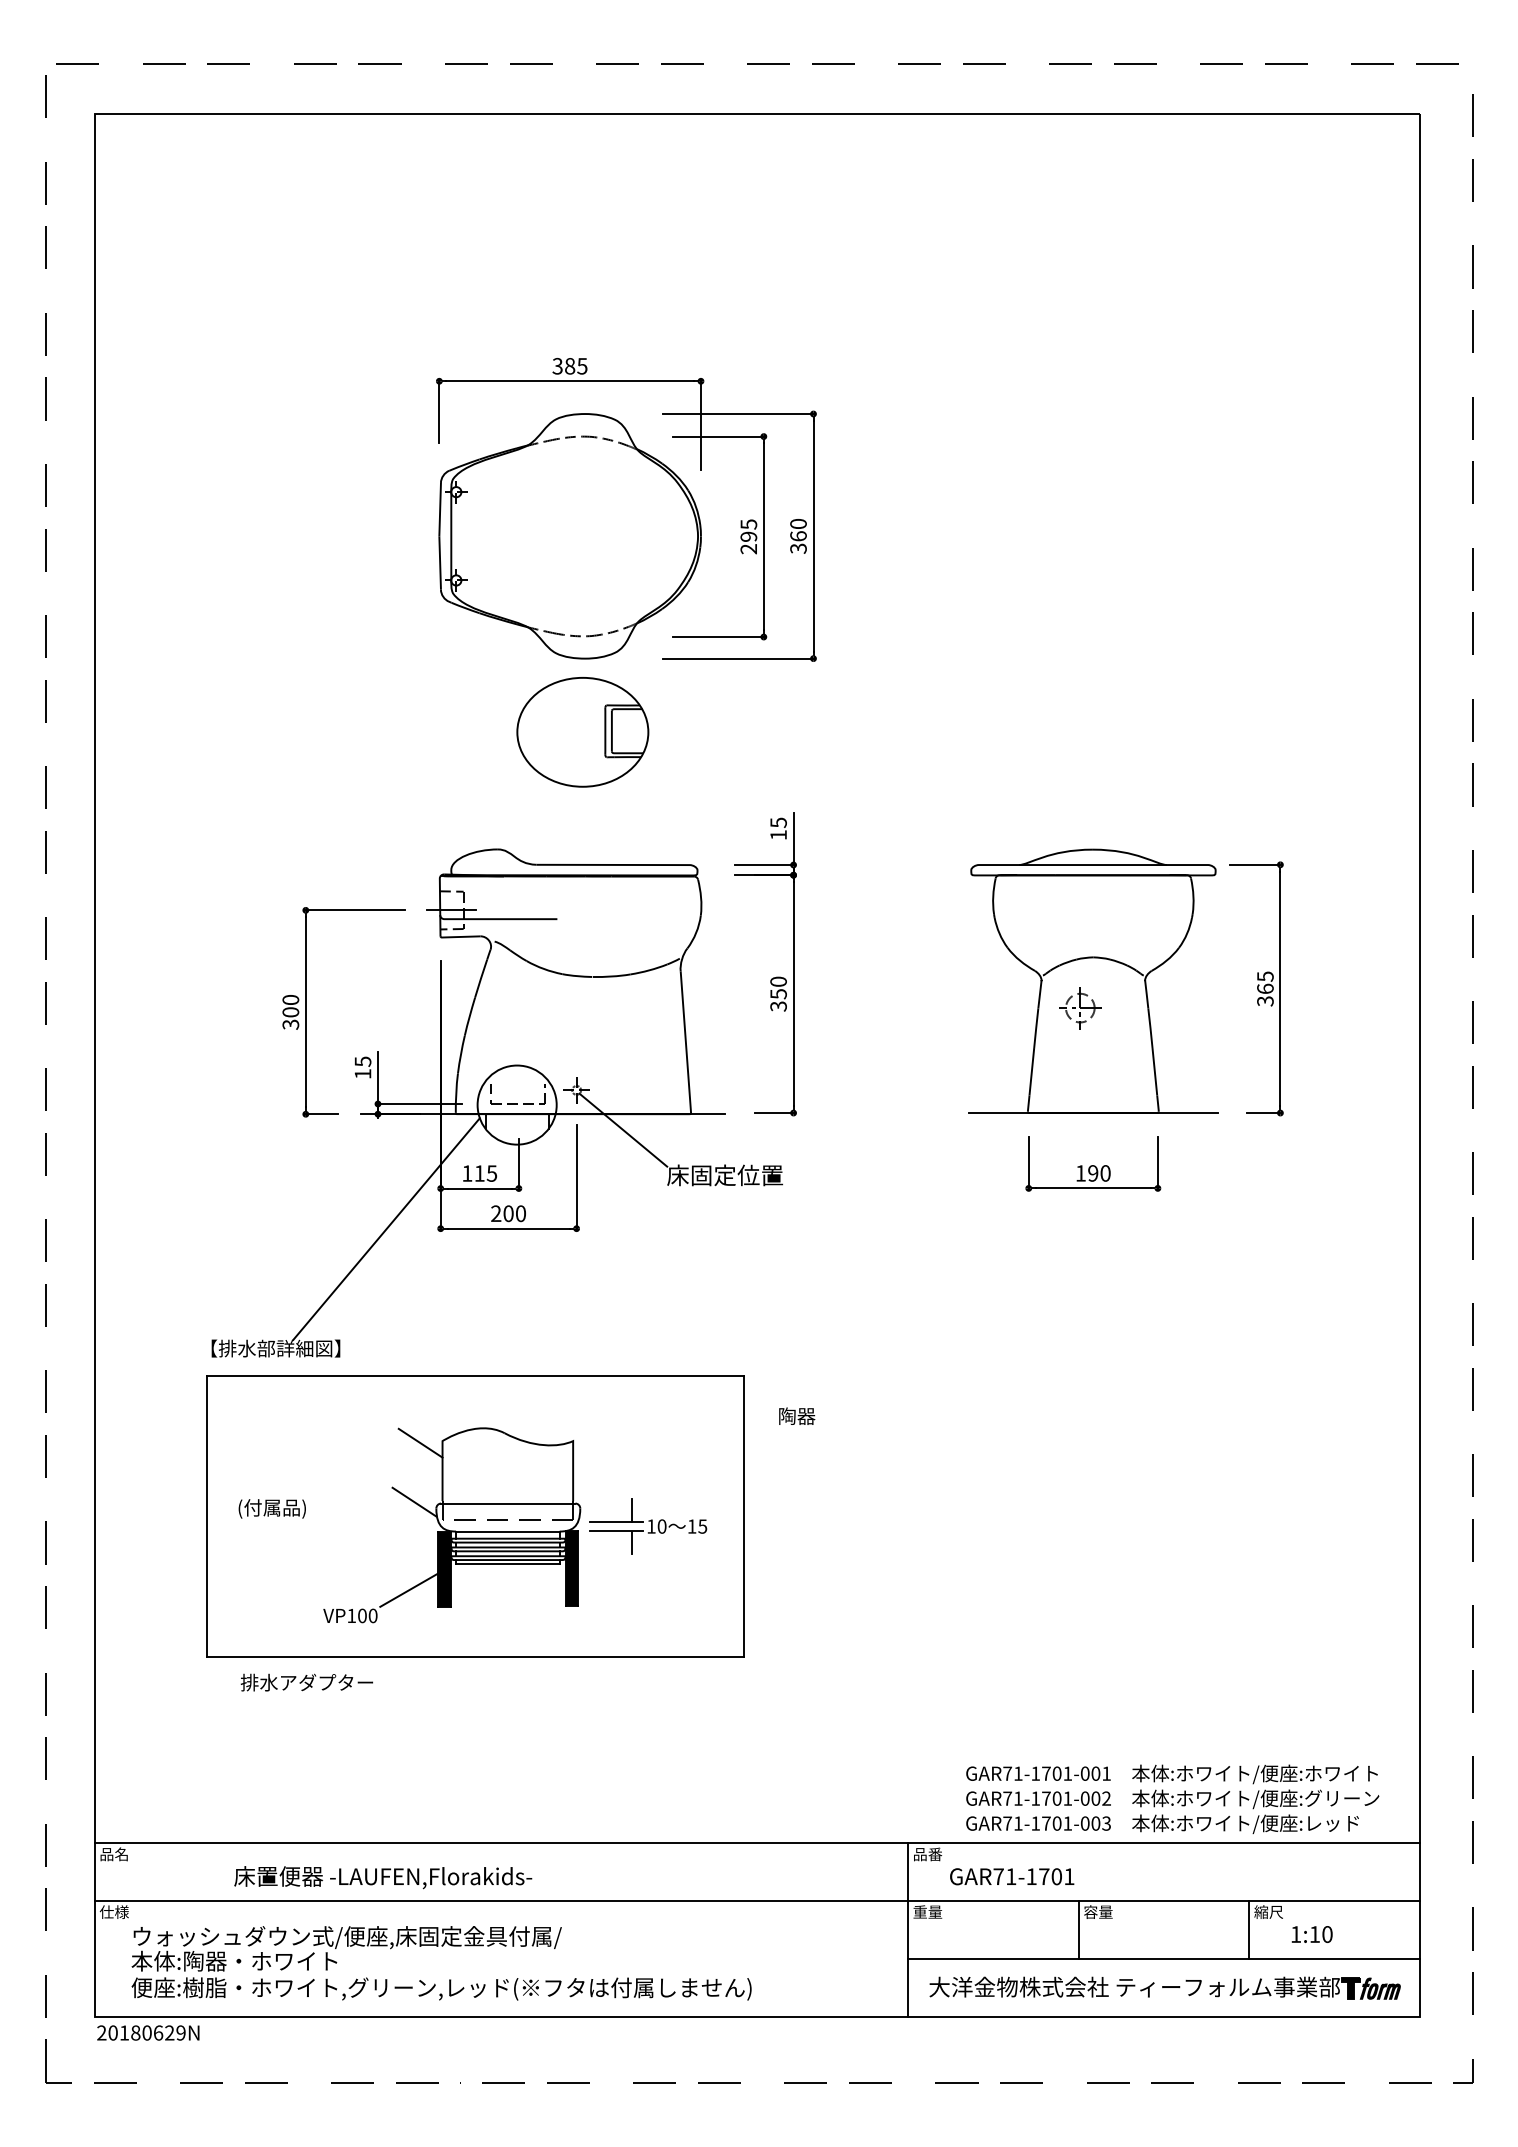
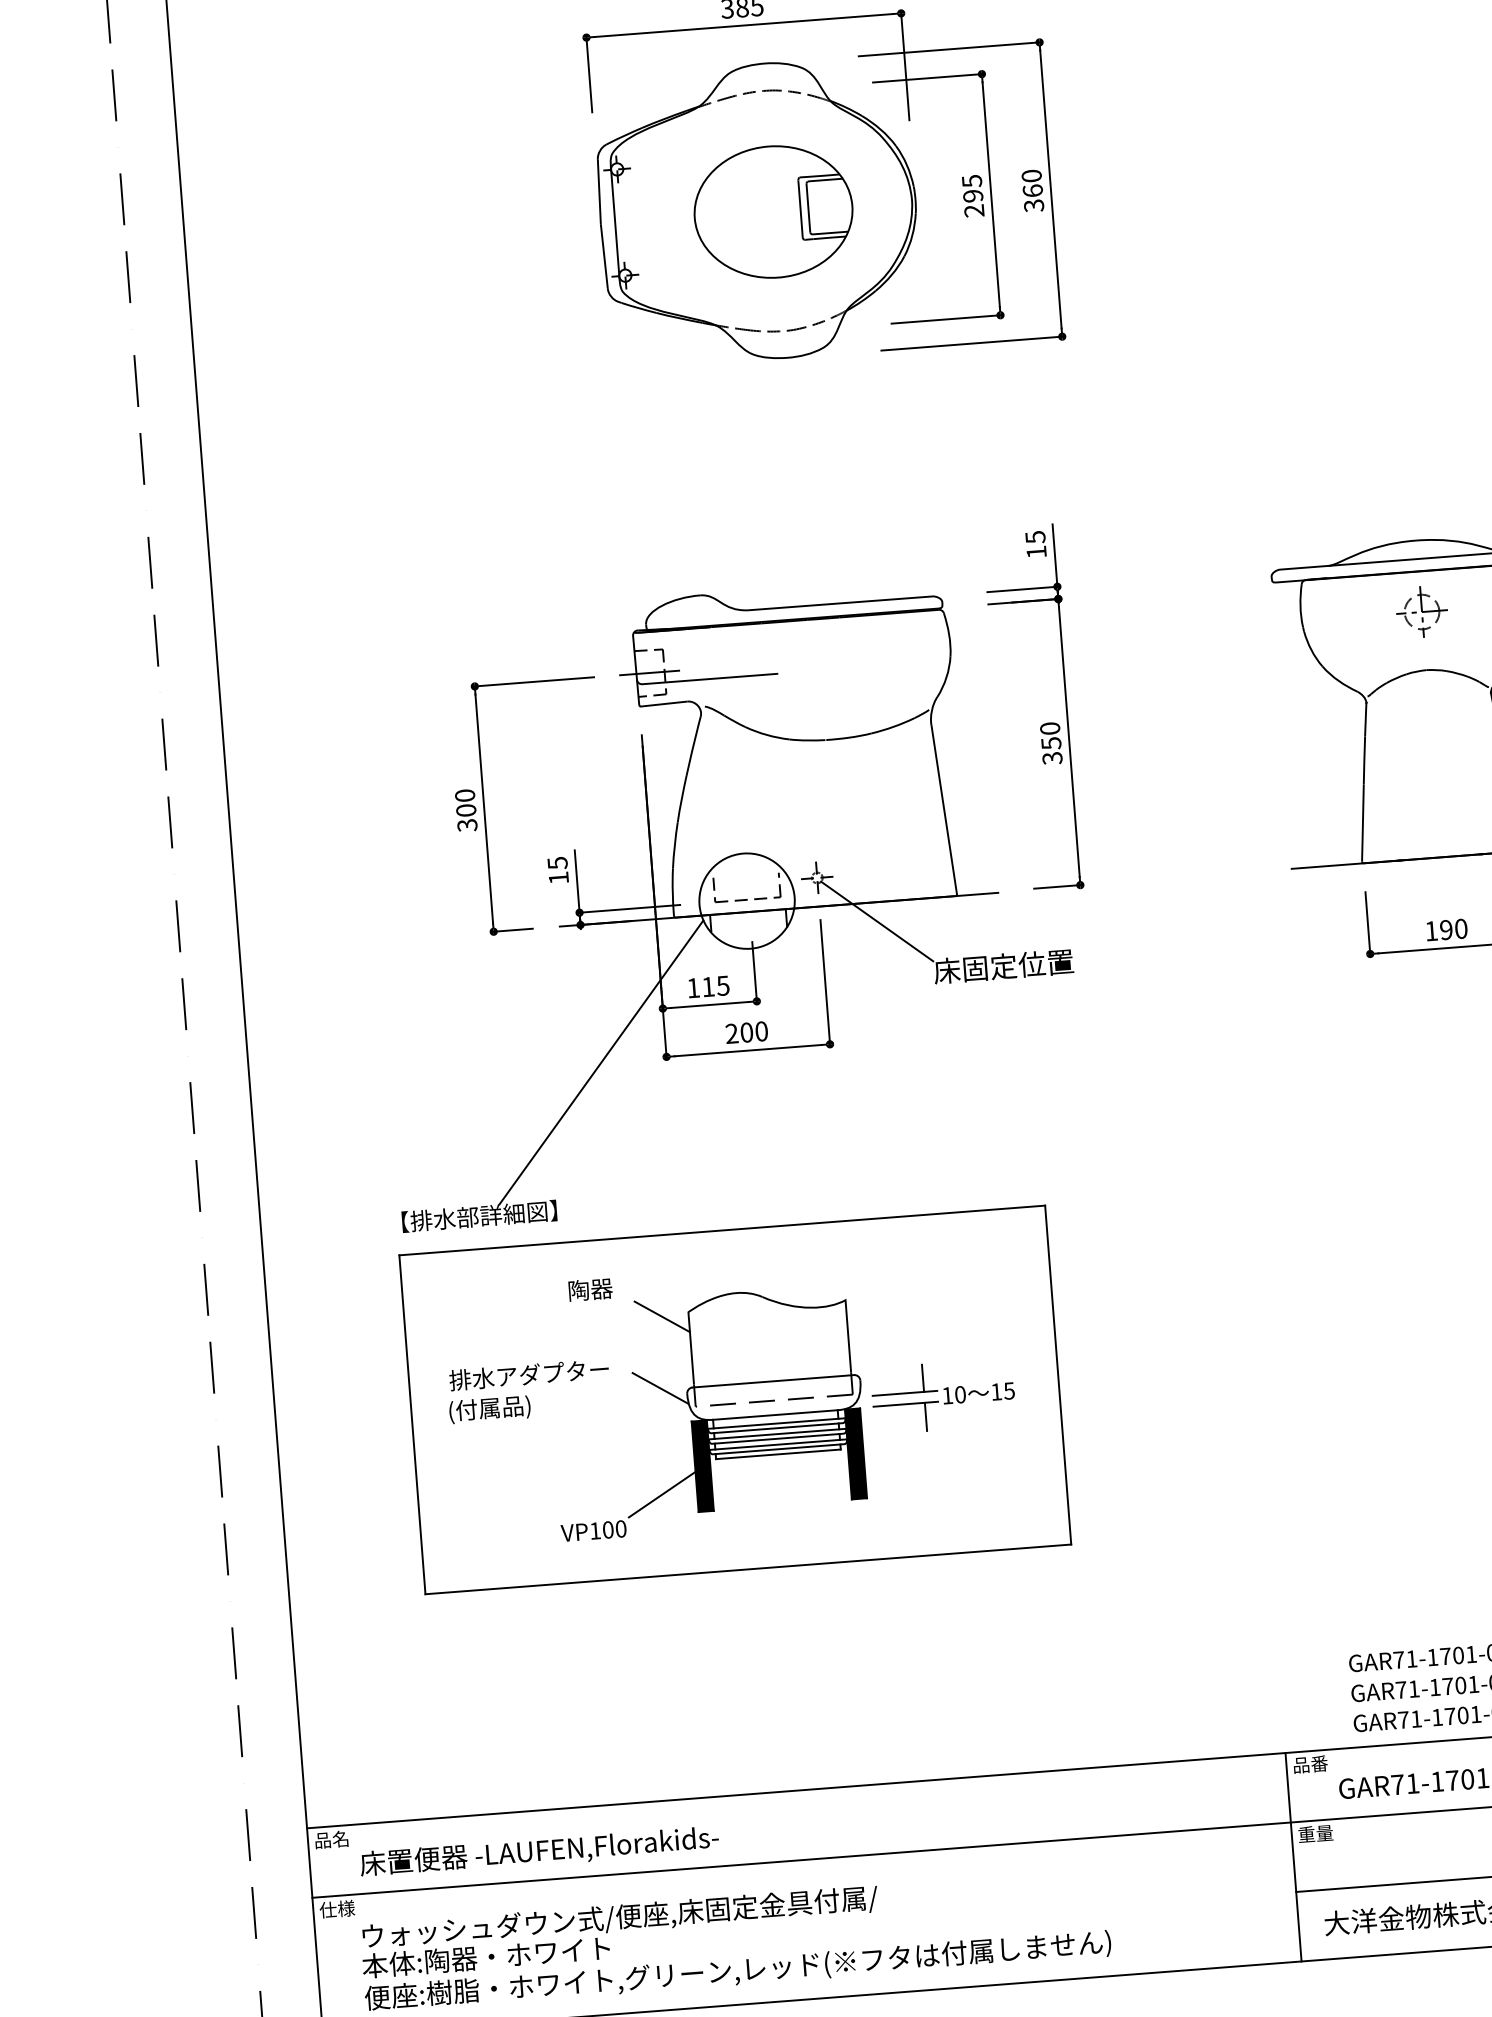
part: (582, 732) -> (773, 212), moved
part: (1080, 1008) -> (1422, 612), moved
text: (797, 1415) -> (590, 1288), moved
text: (306, 1682) -> (528, 1374), moved
text: (383, 1877) -> (539, 1851), moved

